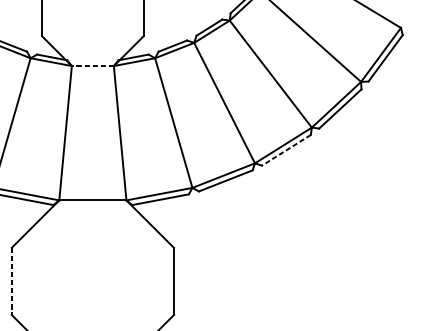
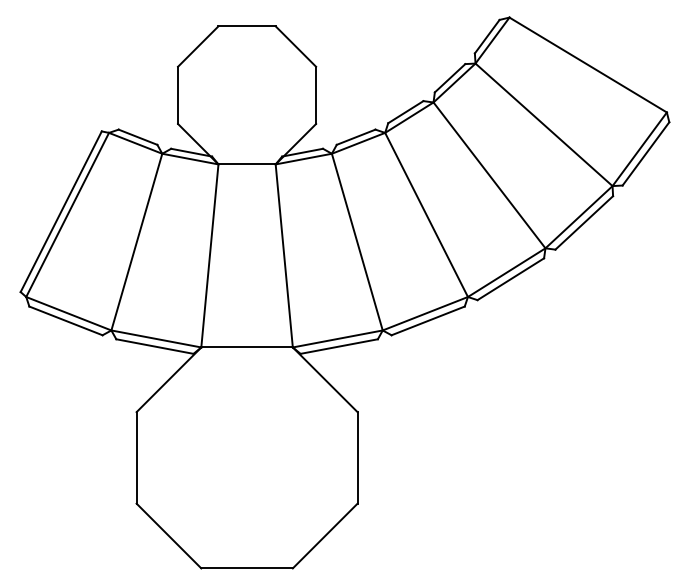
line: (93, 66) -> (247, 164), dashed -> solid
line: (286, 150) -> (510, 279), dashed -> solid
line: (11, 281) -> (136, 457), dashed -> solid

